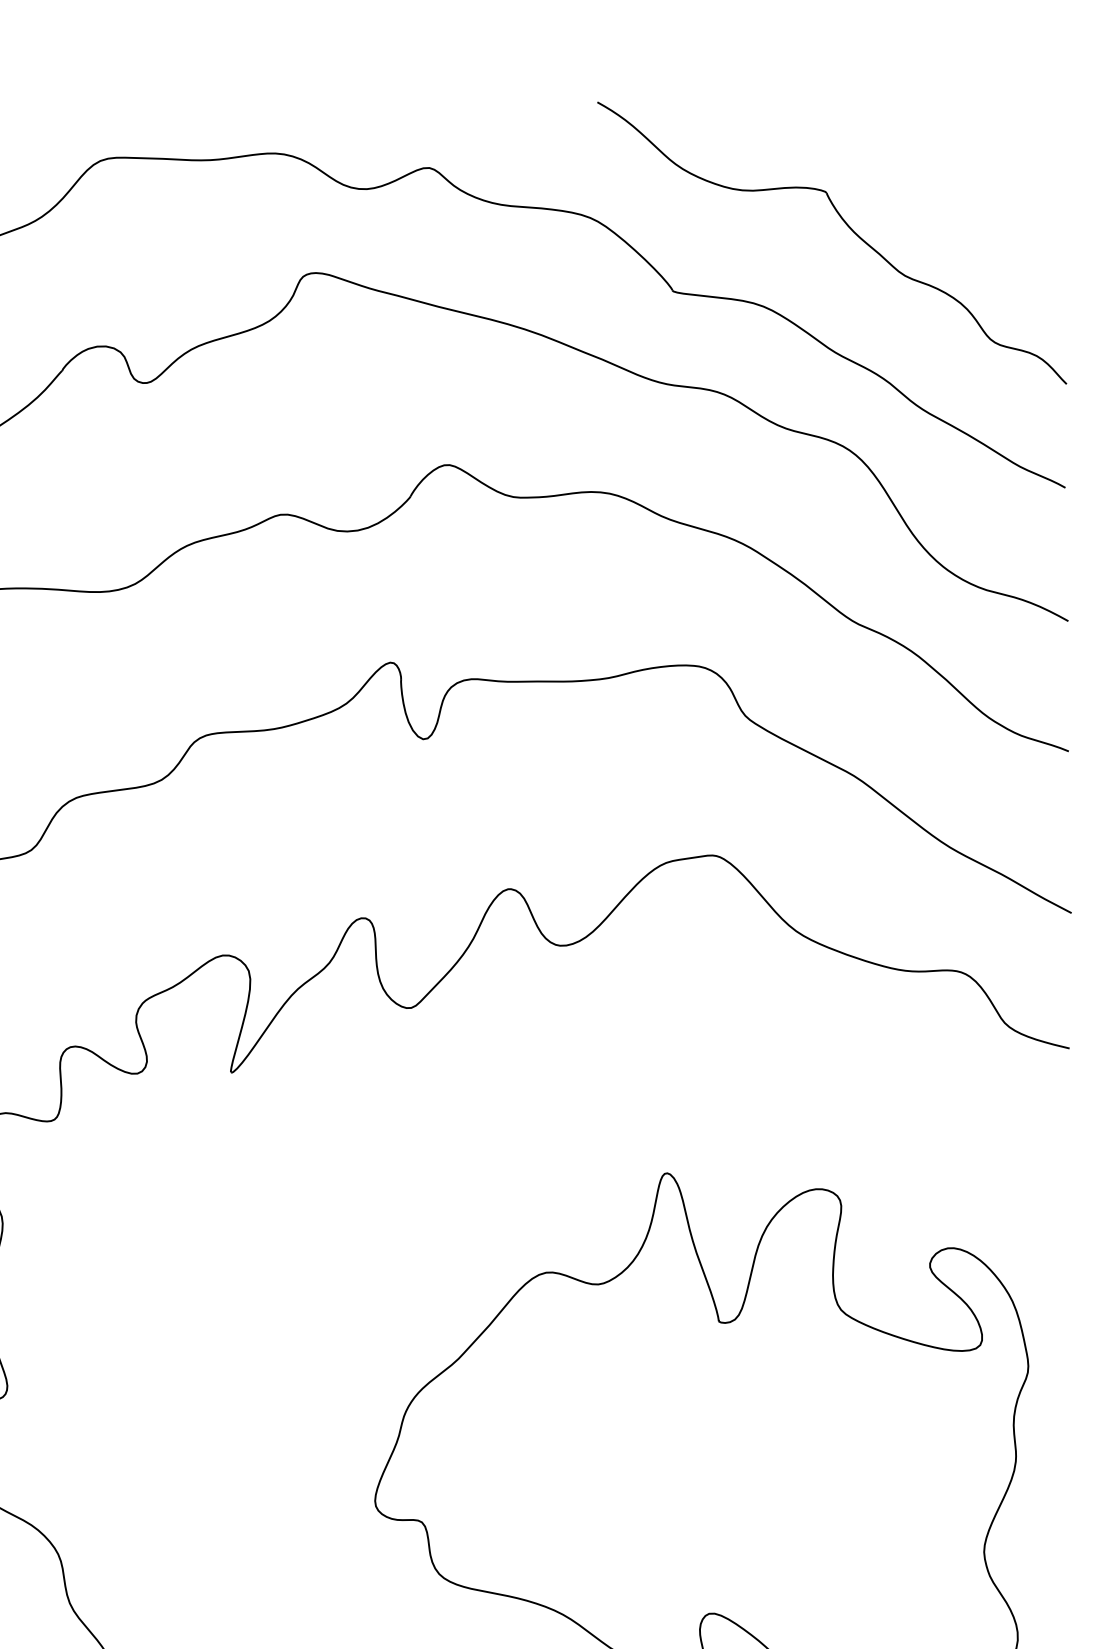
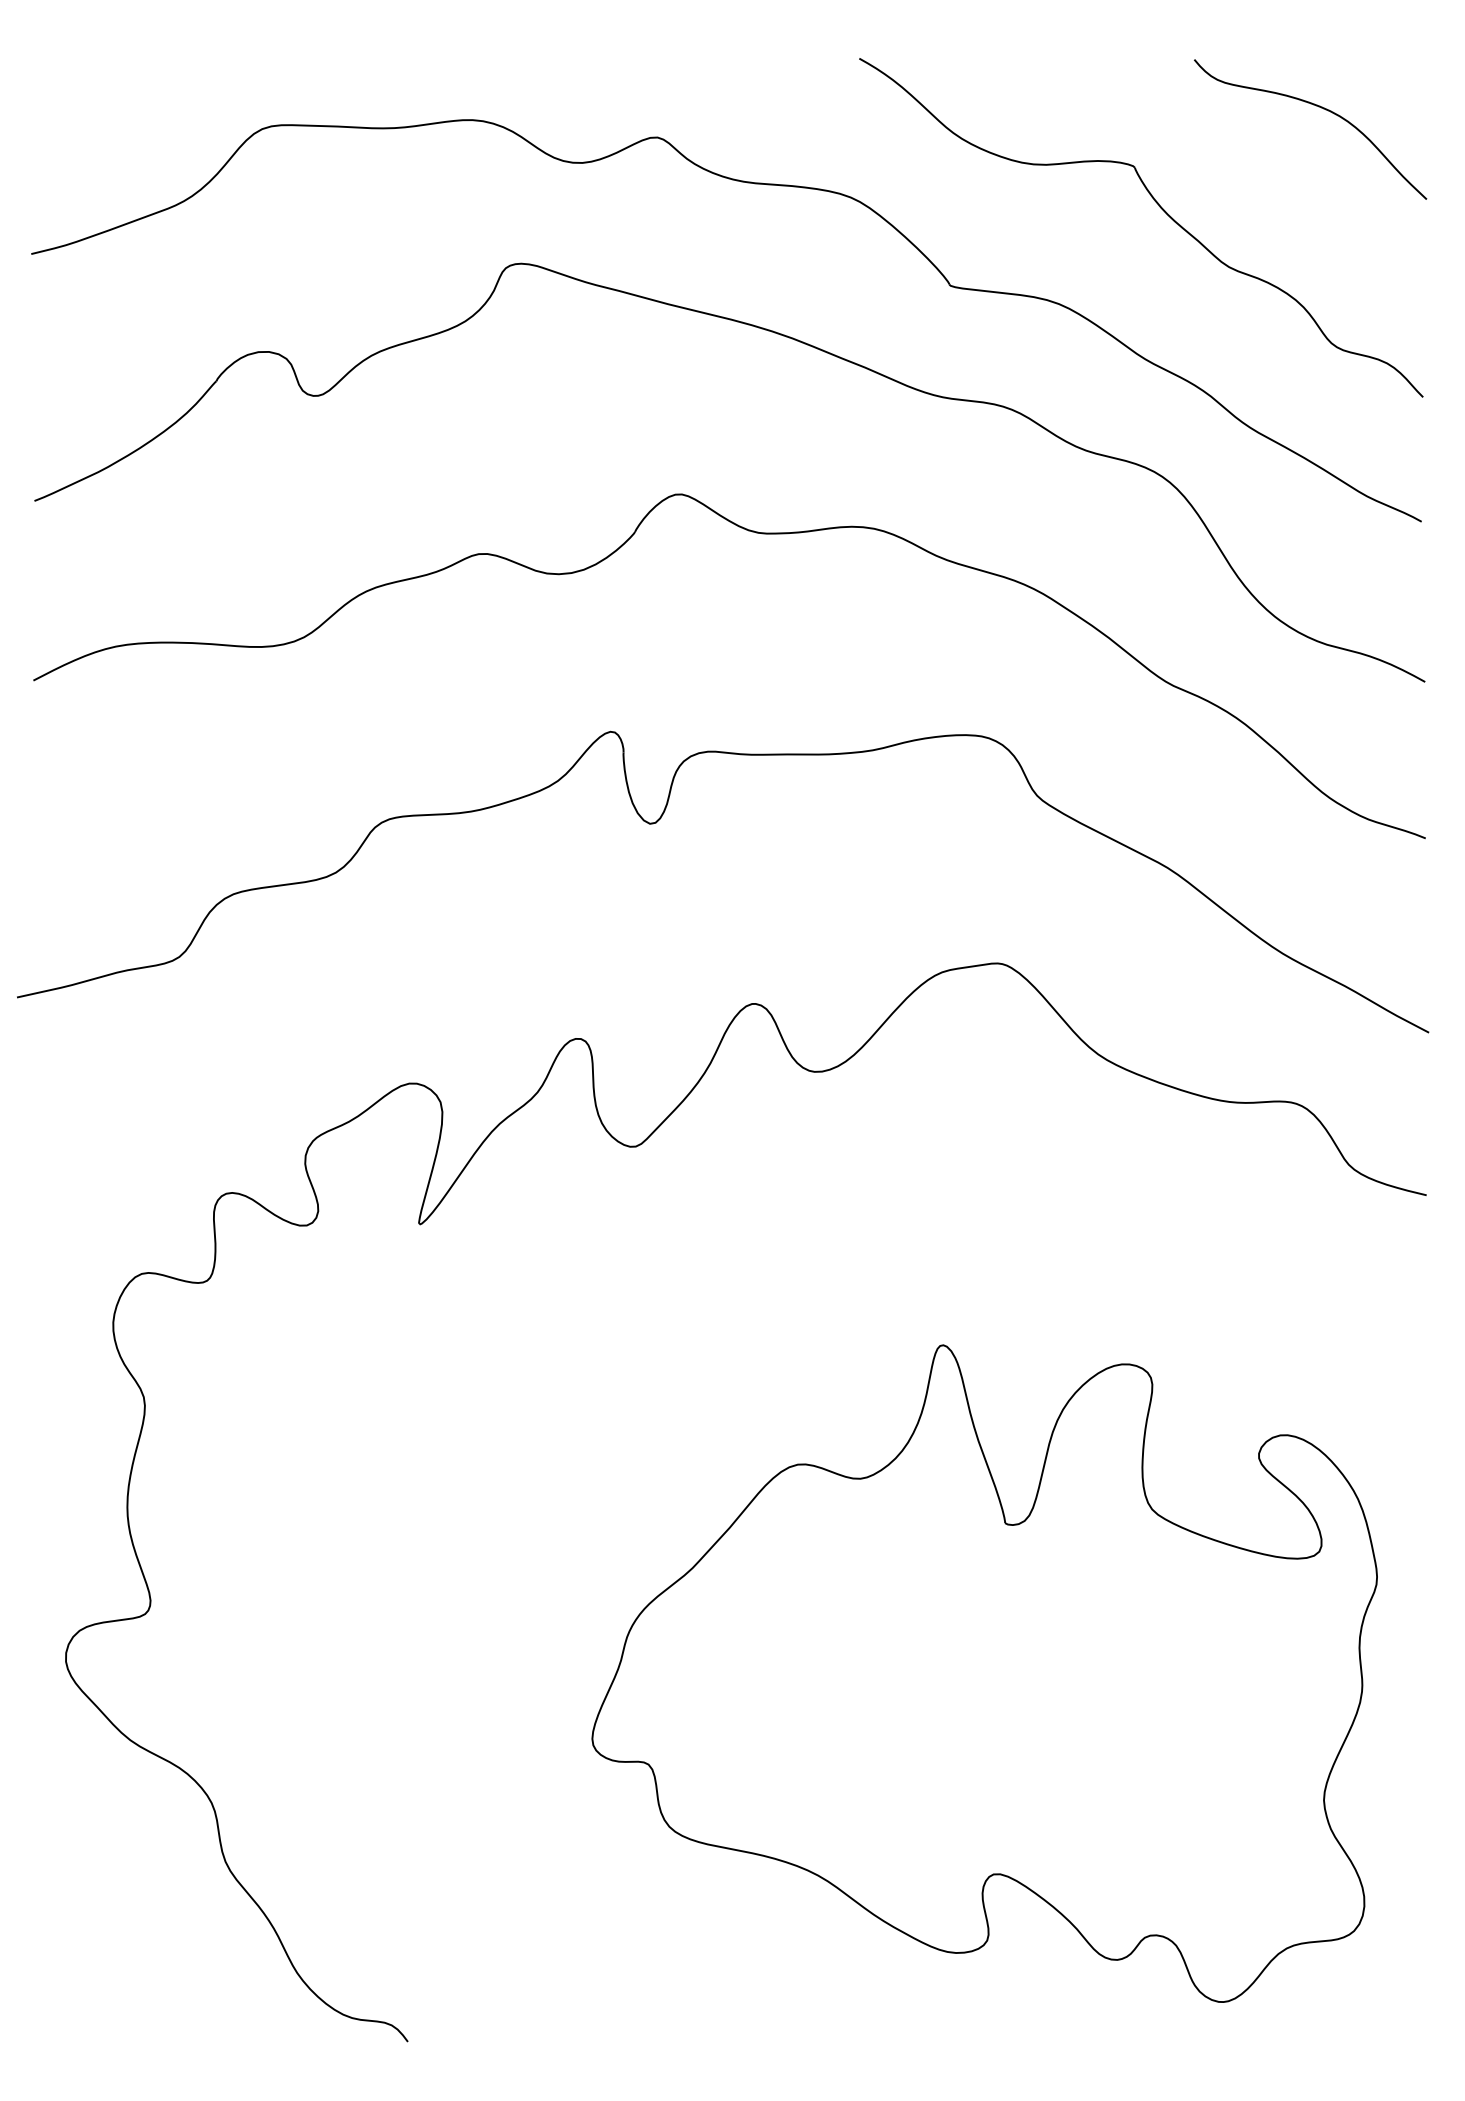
curve: (979, 142) -> (1318, 107), added

